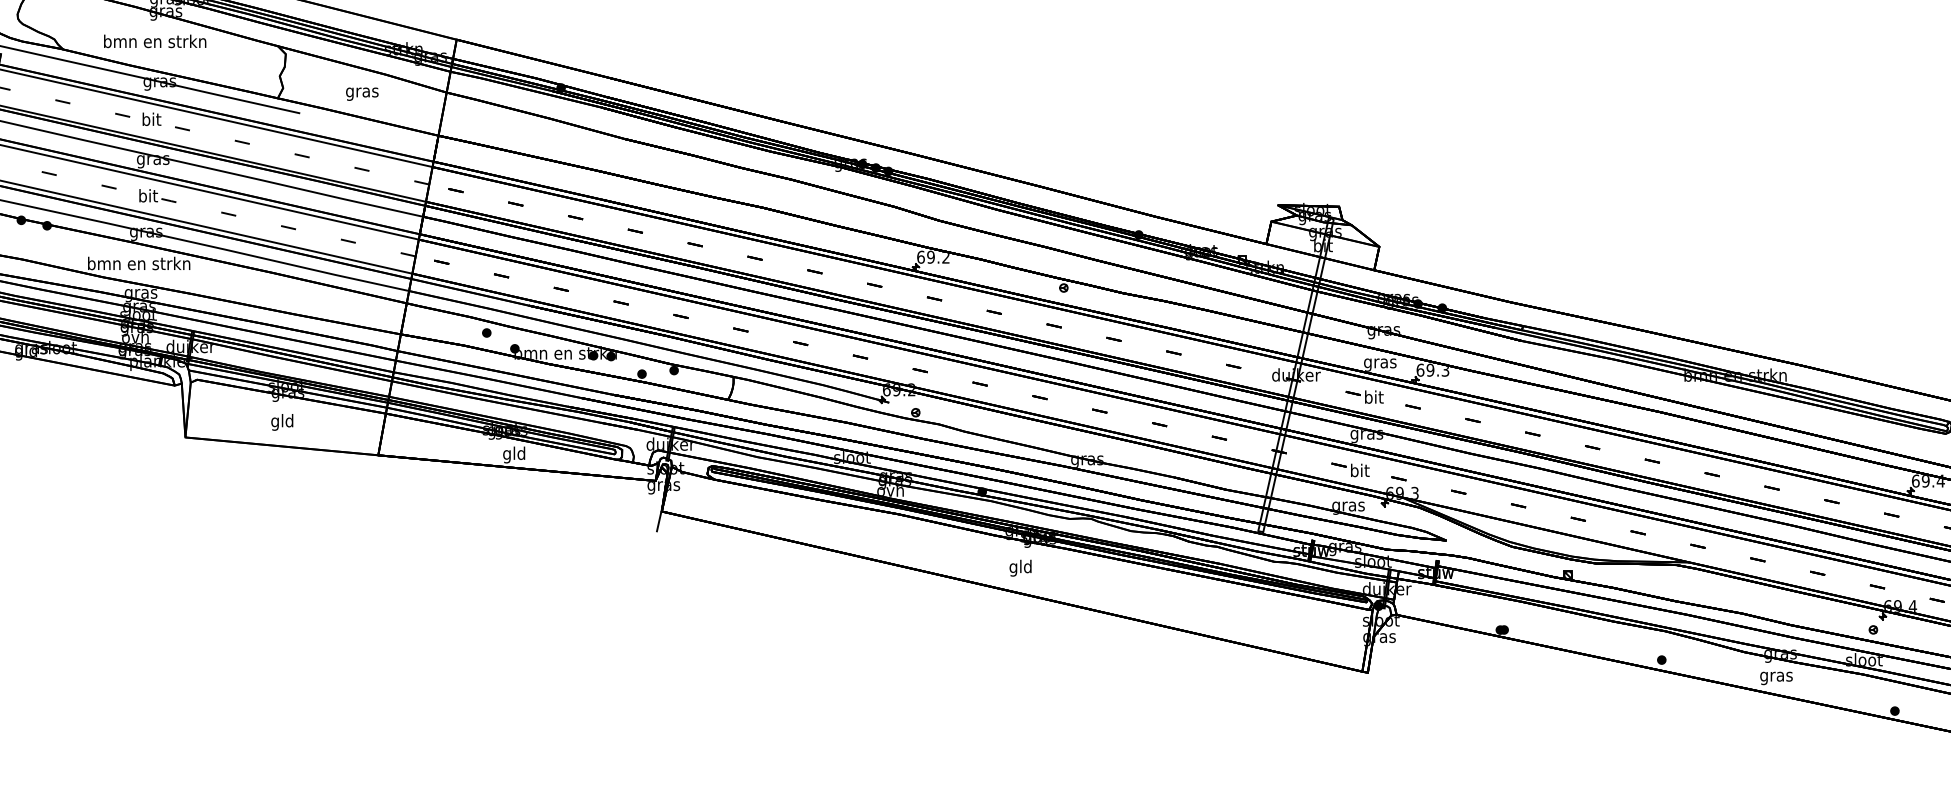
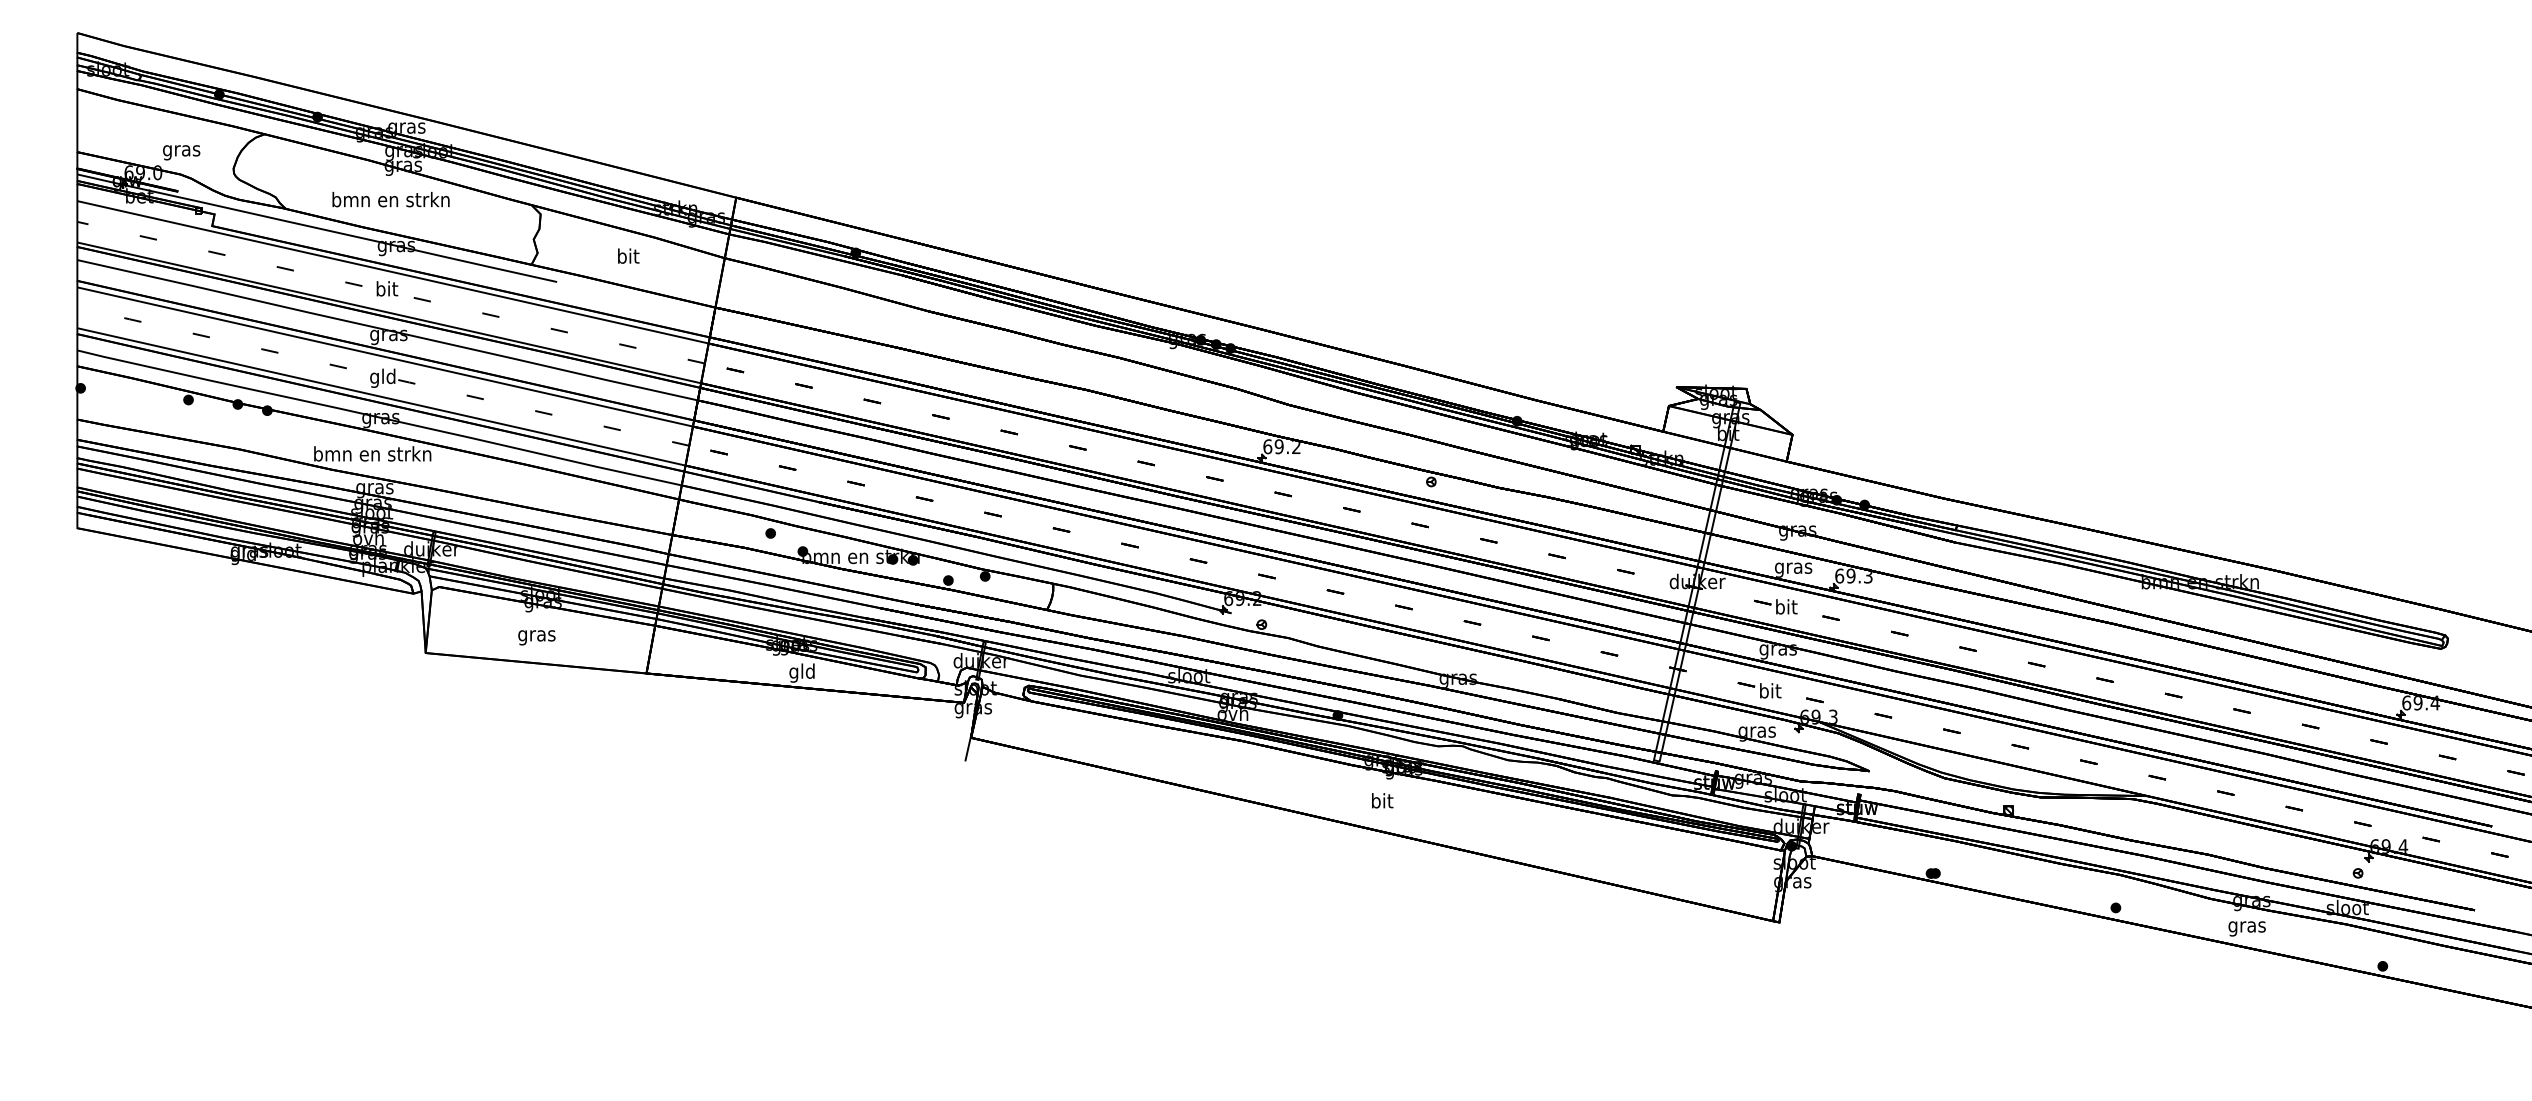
text: (361, 91) -> (627, 257), gras -> bit
text: (147, 196) -> (382, 377), bit -> gld
text: (282, 422) -> (536, 635), gld -> gras
text: (1020, 568) -> (1381, 802), gld -> bit

